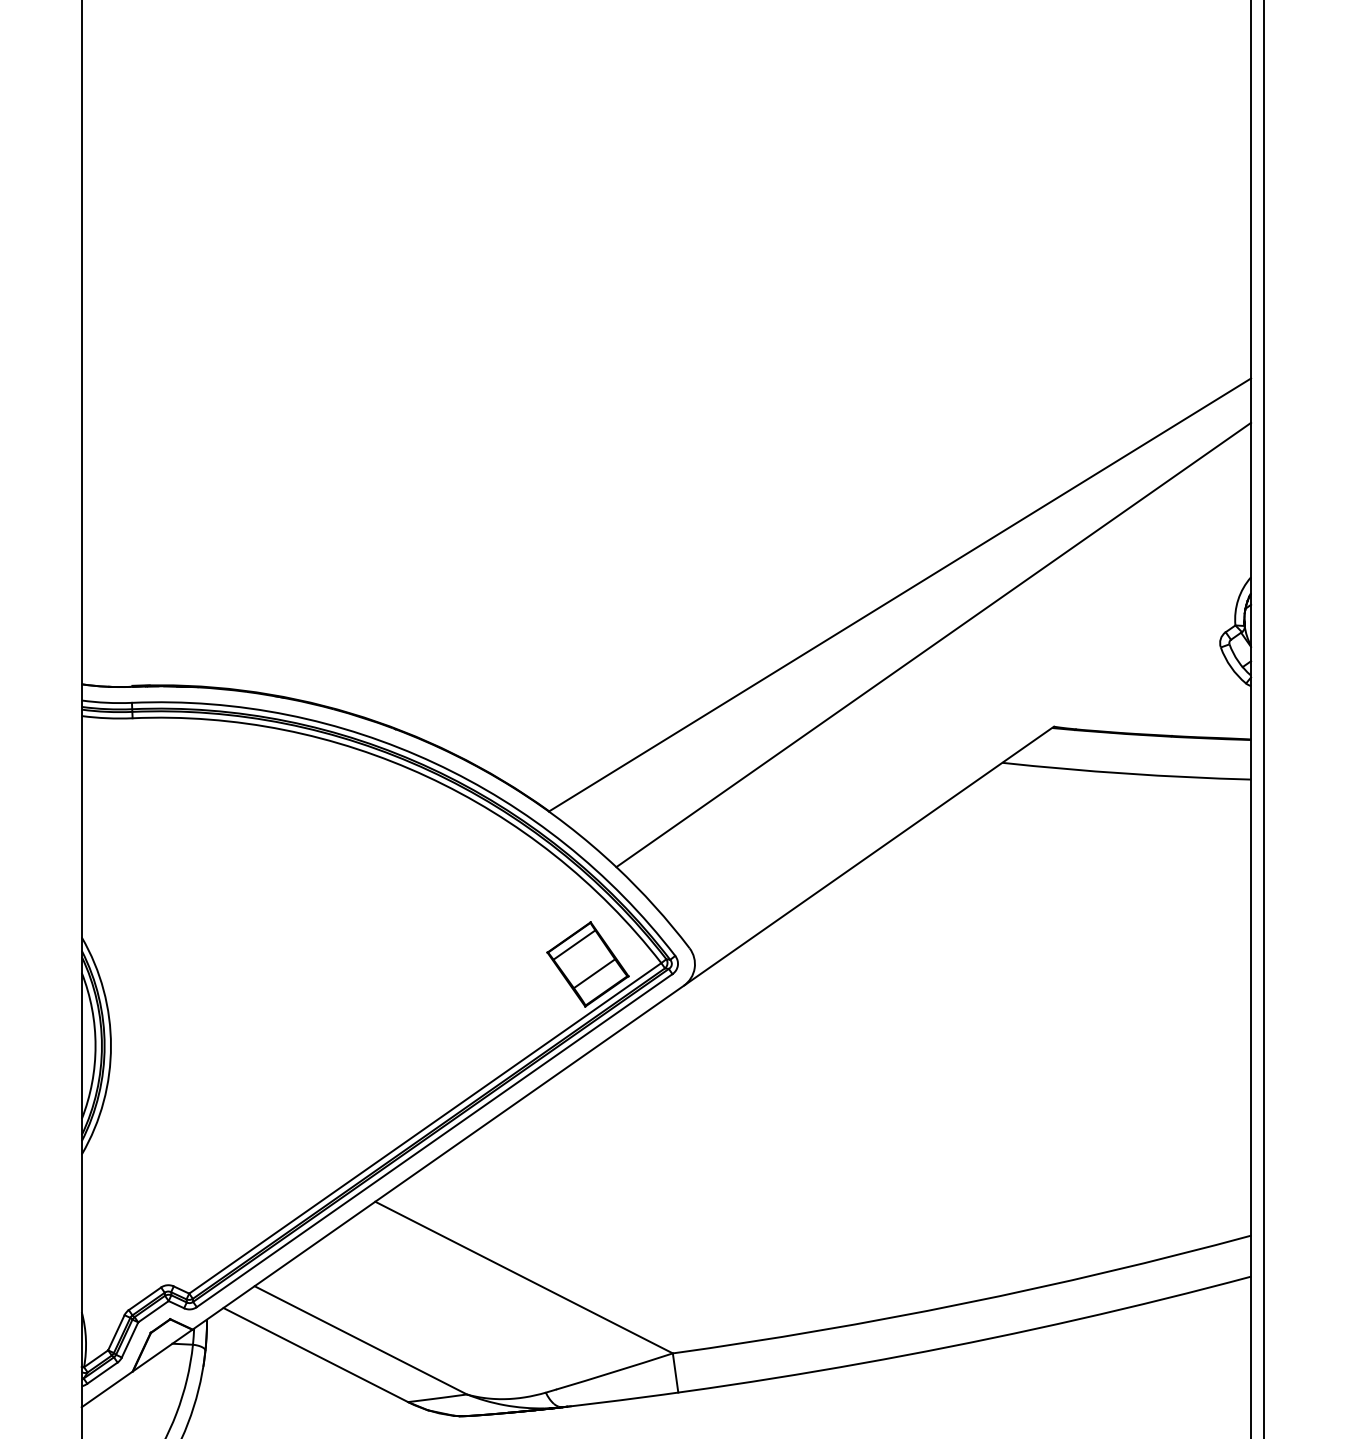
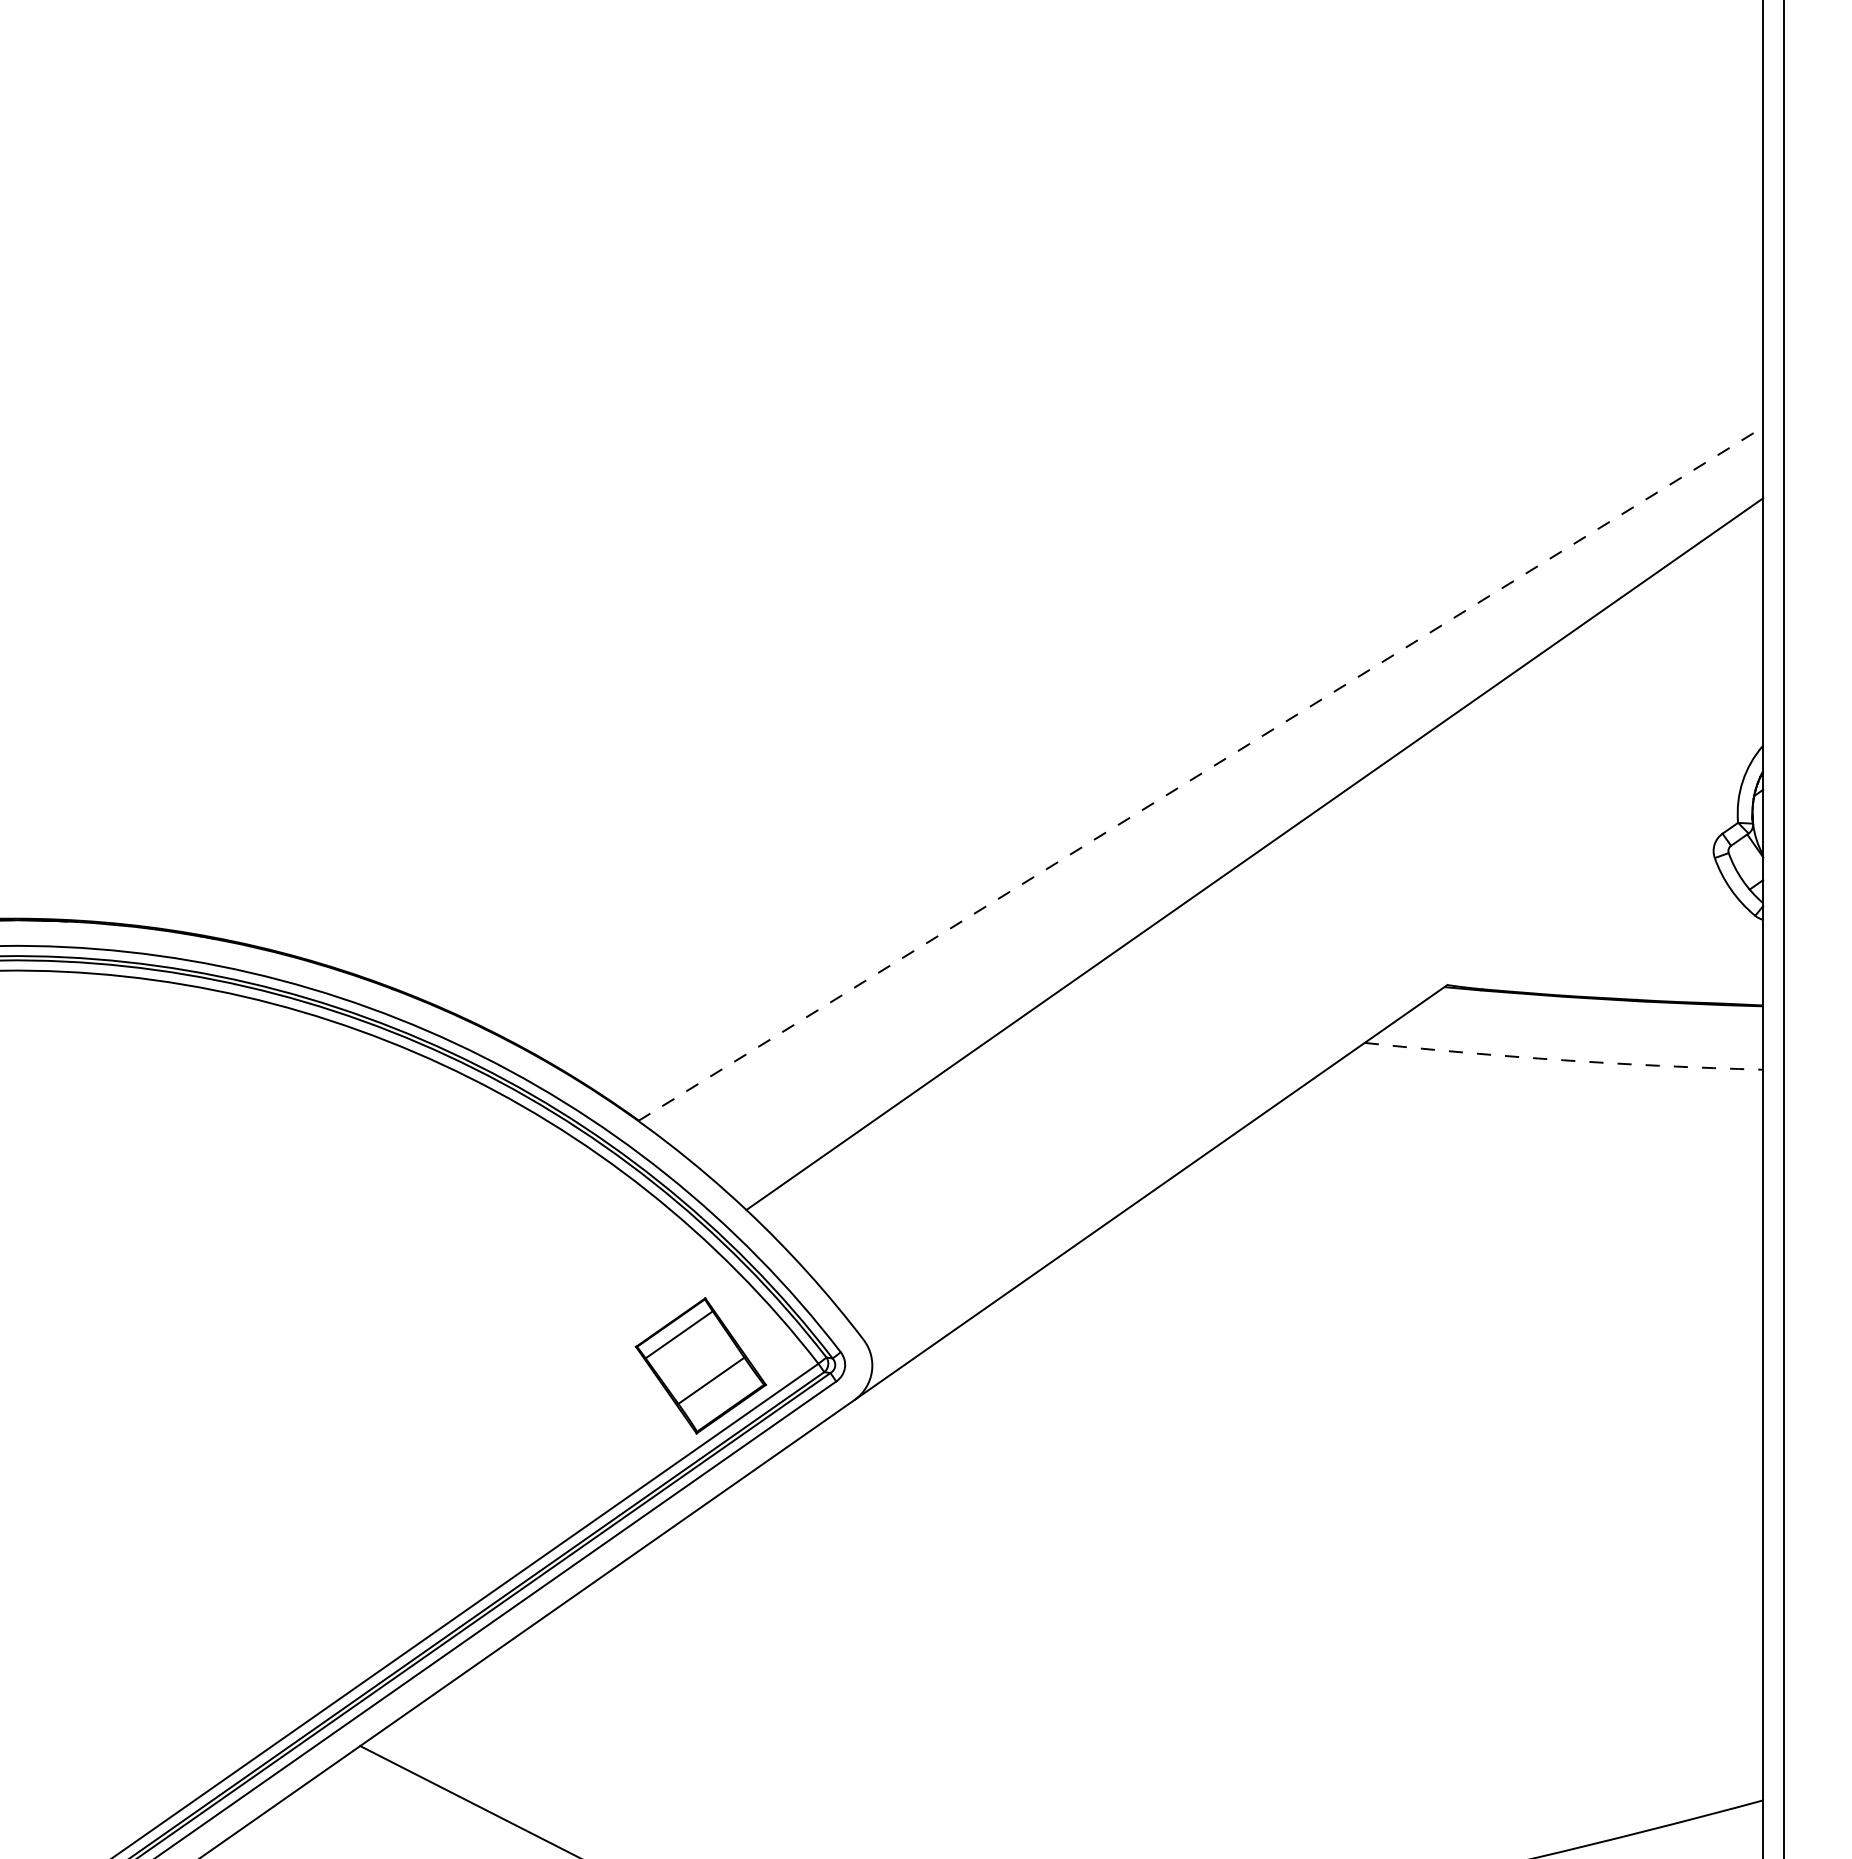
line: (900, 594) -> (1201, 773), solid -> dashed
arc: (1126, 773) -> (1563, 1059), solid -> dashed

